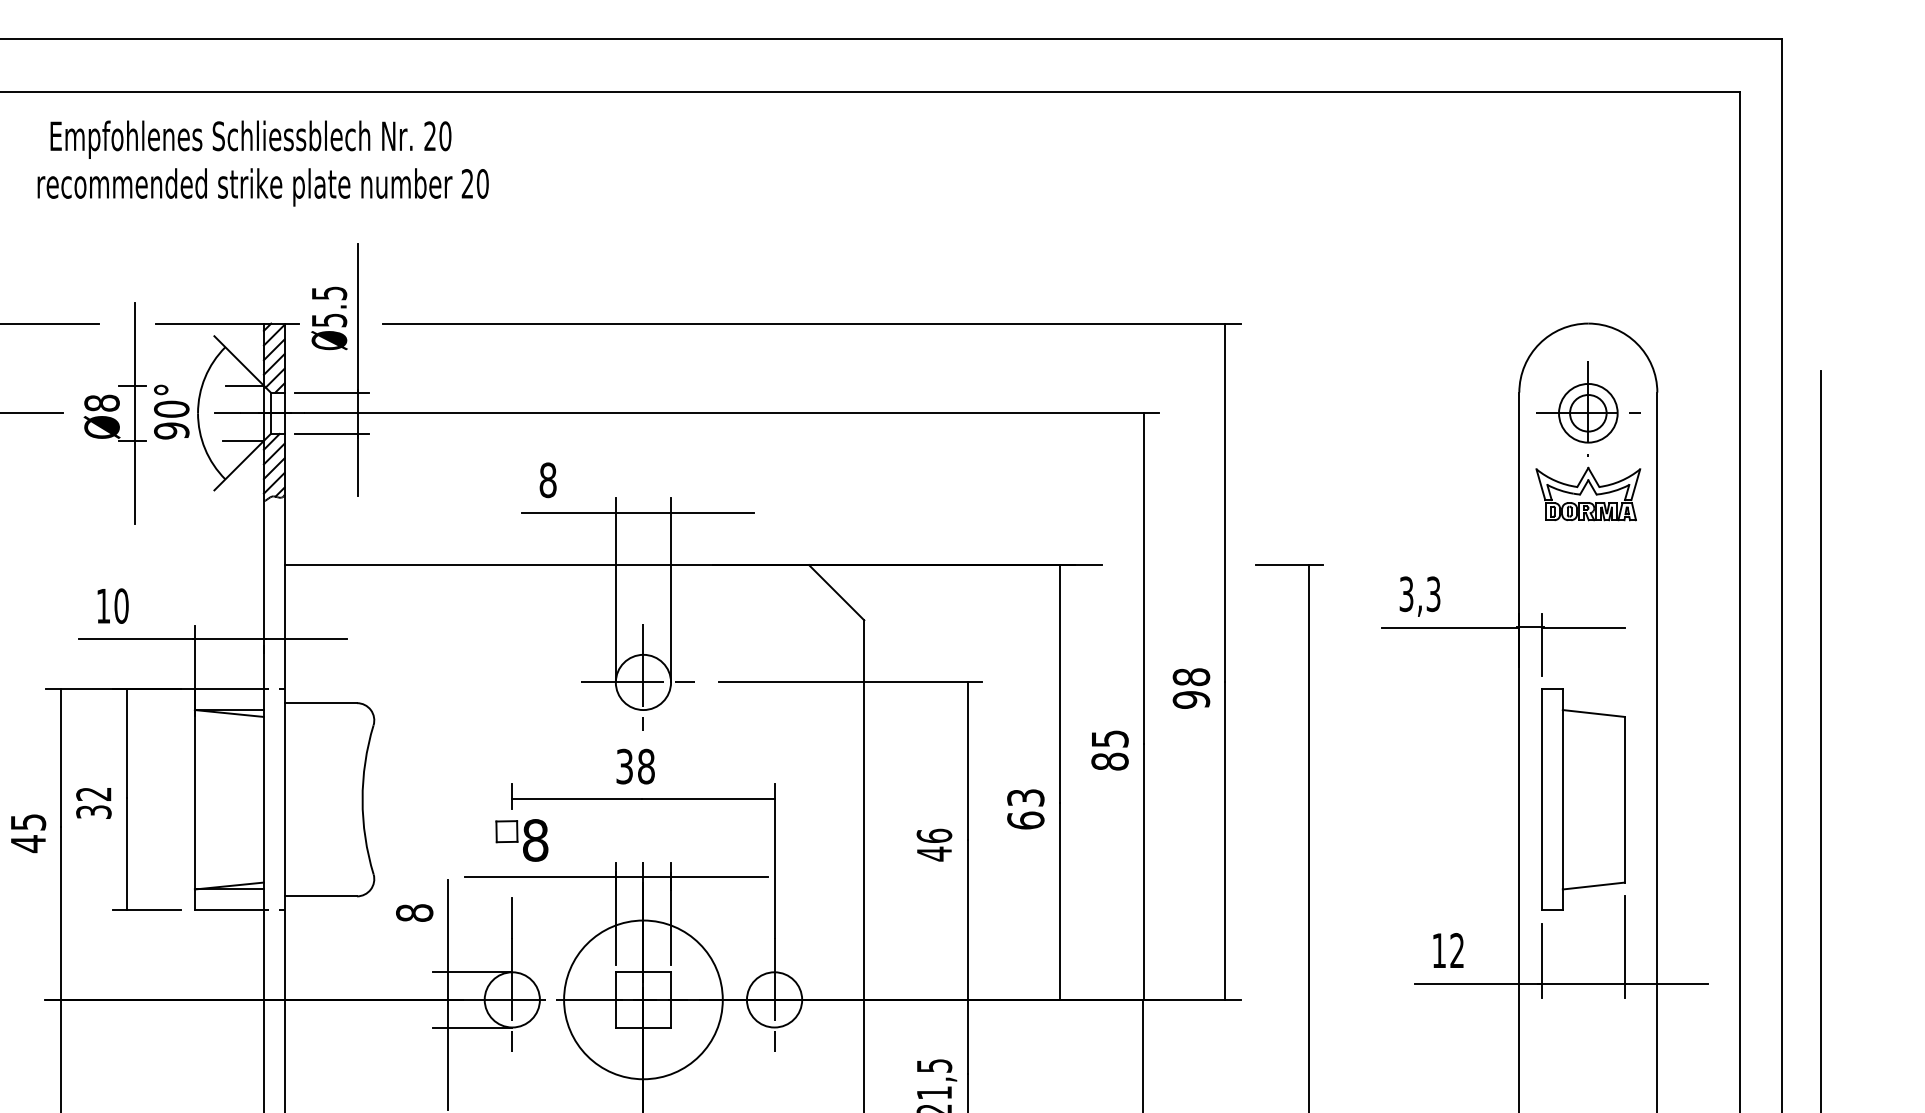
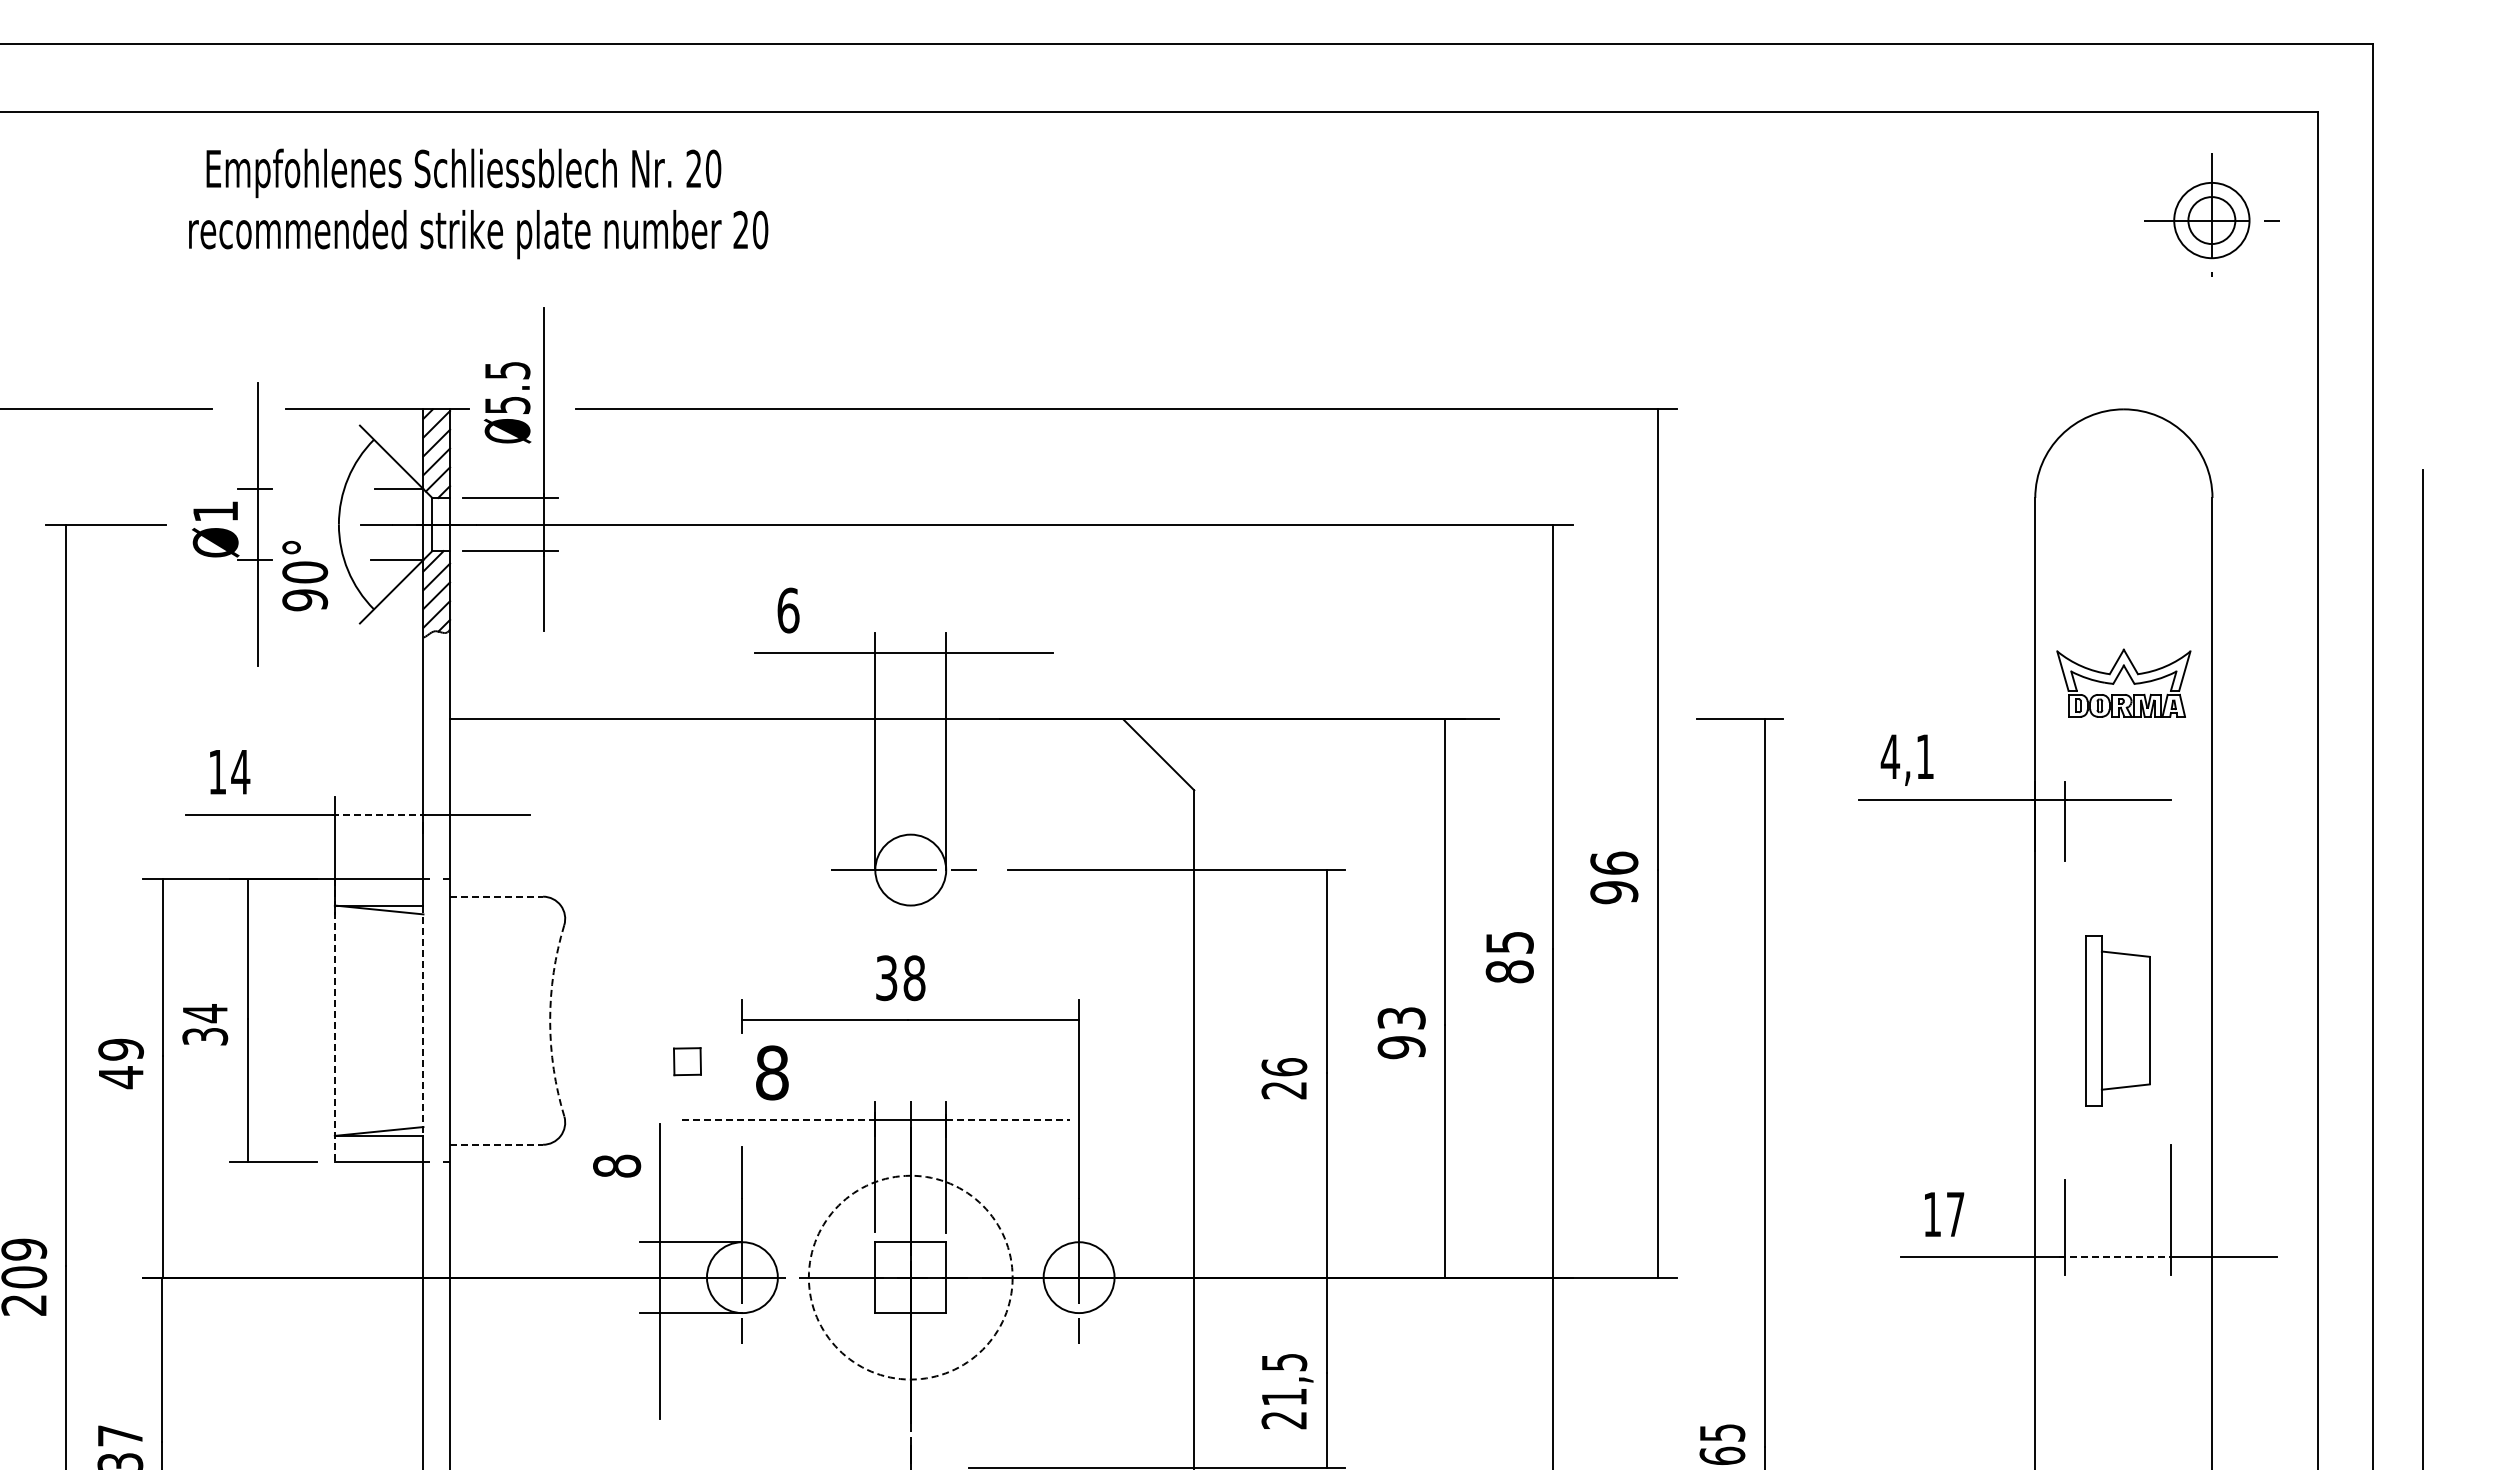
text: (250, 139) -> (463, 173), moved
text: (263, 187) -> (478, 234), moved
text: (101, 403) -> (215, 511), Ø8 -> Ø1
part: (1588, 408) -> (2211, 214), moved
text: (172, 411) -> (305, 575), moved
text: (548, 480) -> (788, 610), 8 -> 6
part: (1584, 489) -> (2118, 677), moved
text: (1419, 593) -> (1906, 756), 3,3 -> 4,1
text: (121, 606) -> (240, 772), 10 -> 14
line: (229, 639) -> (379, 814), solid -> dashed
text: (1191, 676) -> (1614, 862), 98 -> 96
line: (643, 677) -> (910, 863), removed
line: (320, 703) -> (496, 896), solid -> dashed
text: (93, 794) -> (204, 1013), 32 -> 34
line: (194, 799) -> (334, 1020), solid -> dashed
part: (1583, 799) -> (2117, 1020), size x0.6
line: (263, 800) -> (423, 1021), solid -> dashed
arc: (362, 800) -> (550, 1021), solid -> dashed
text: (1025, 820) -> (1401, 1047), 63 -> 93
text: (27, 822) -> (120, 1049), 45 -> 49
part: (506, 831) -> (687, 1061), moved
text: (933, 854) -> (1283, 1090), 46 -> 26
line: (540, 877) -> (778, 1120), solid -> dashed
line: (719, 877) -> (1008, 1120), solid -> dashed
line: (320, 896) -> (496, 1144), solid -> dashed
text: (1457, 949) -> (1955, 1213), 12 -> 17
line: (1582, 984) -> (2116, 1257), solid -> dashed
circle: (643, 999) -> (910, 1277), solid -> dashed

